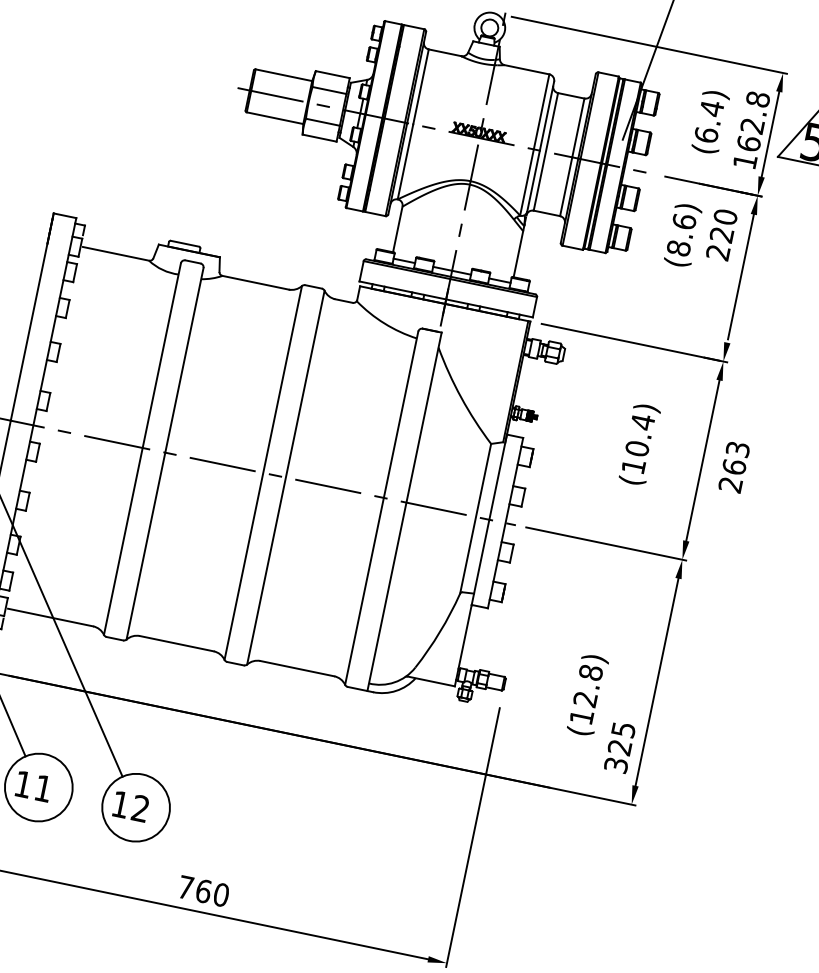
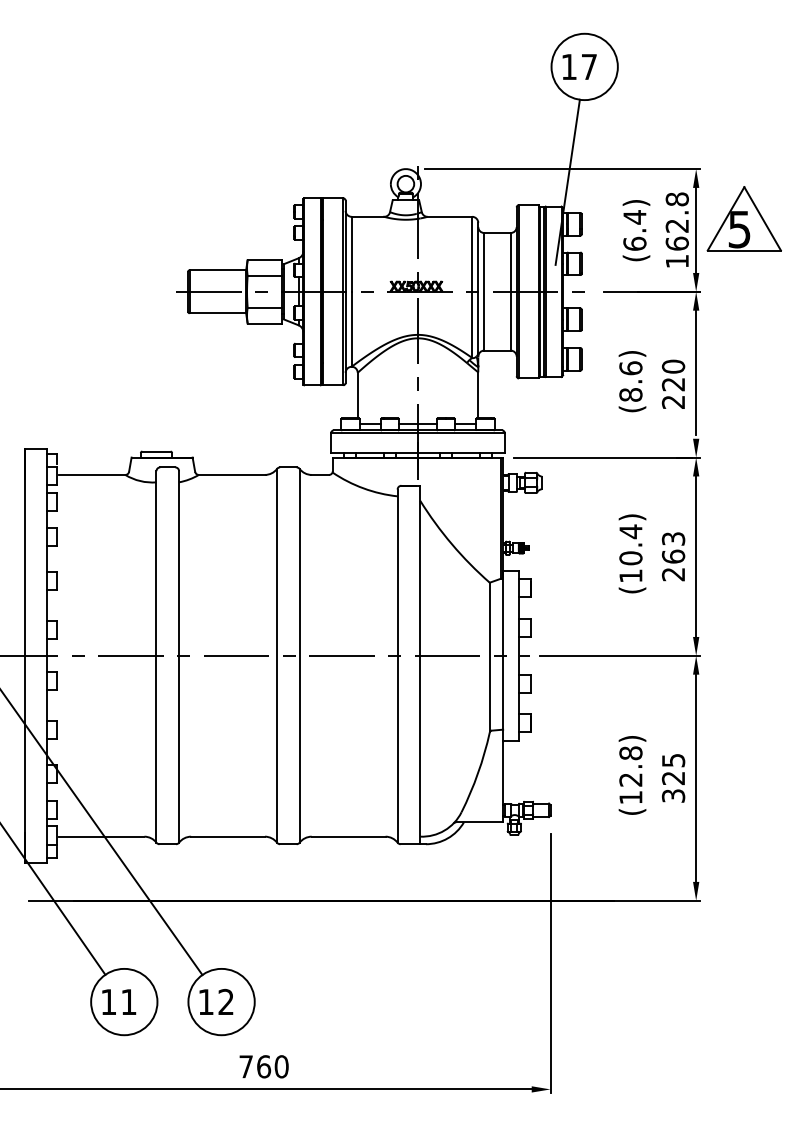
text: (722, 233) -> (673, 383), moved
text: (683, 235) -> (632, 381), moved
text: (734, 466) -> (673, 556), moved
text: (587, 695) -> (632, 775), moved
text: (619, 747) -> (673, 778), moved
text: (203, 890) -> (263, 1066), moved

